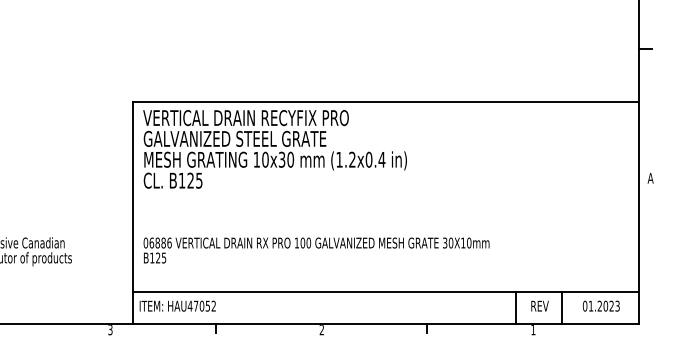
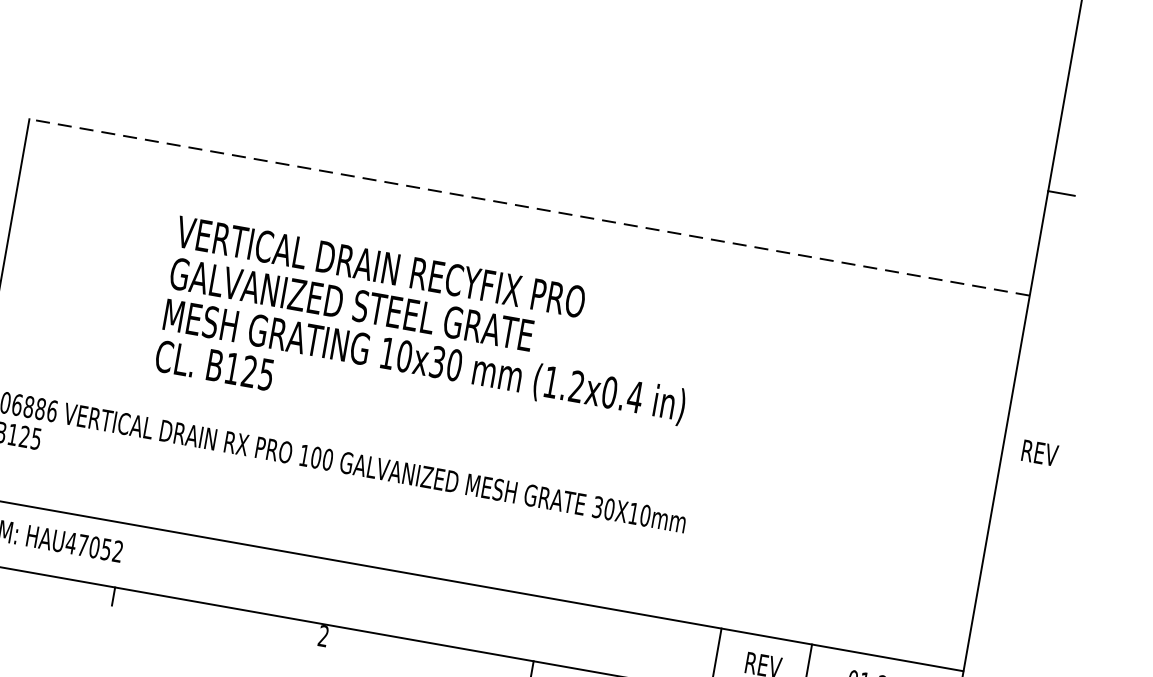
line: (385, 102) -> (528, 208), solid -> dashed
text: (274, 149) -> (426, 339), moved
text: (656, 178) -> (1038, 453), A -> REV

